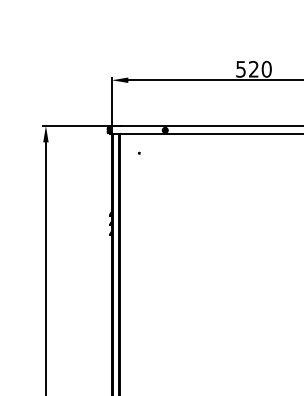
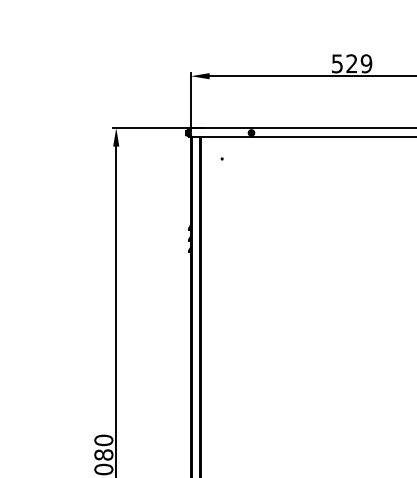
text: (266, 69) -> (366, 63), 520 -> 529

